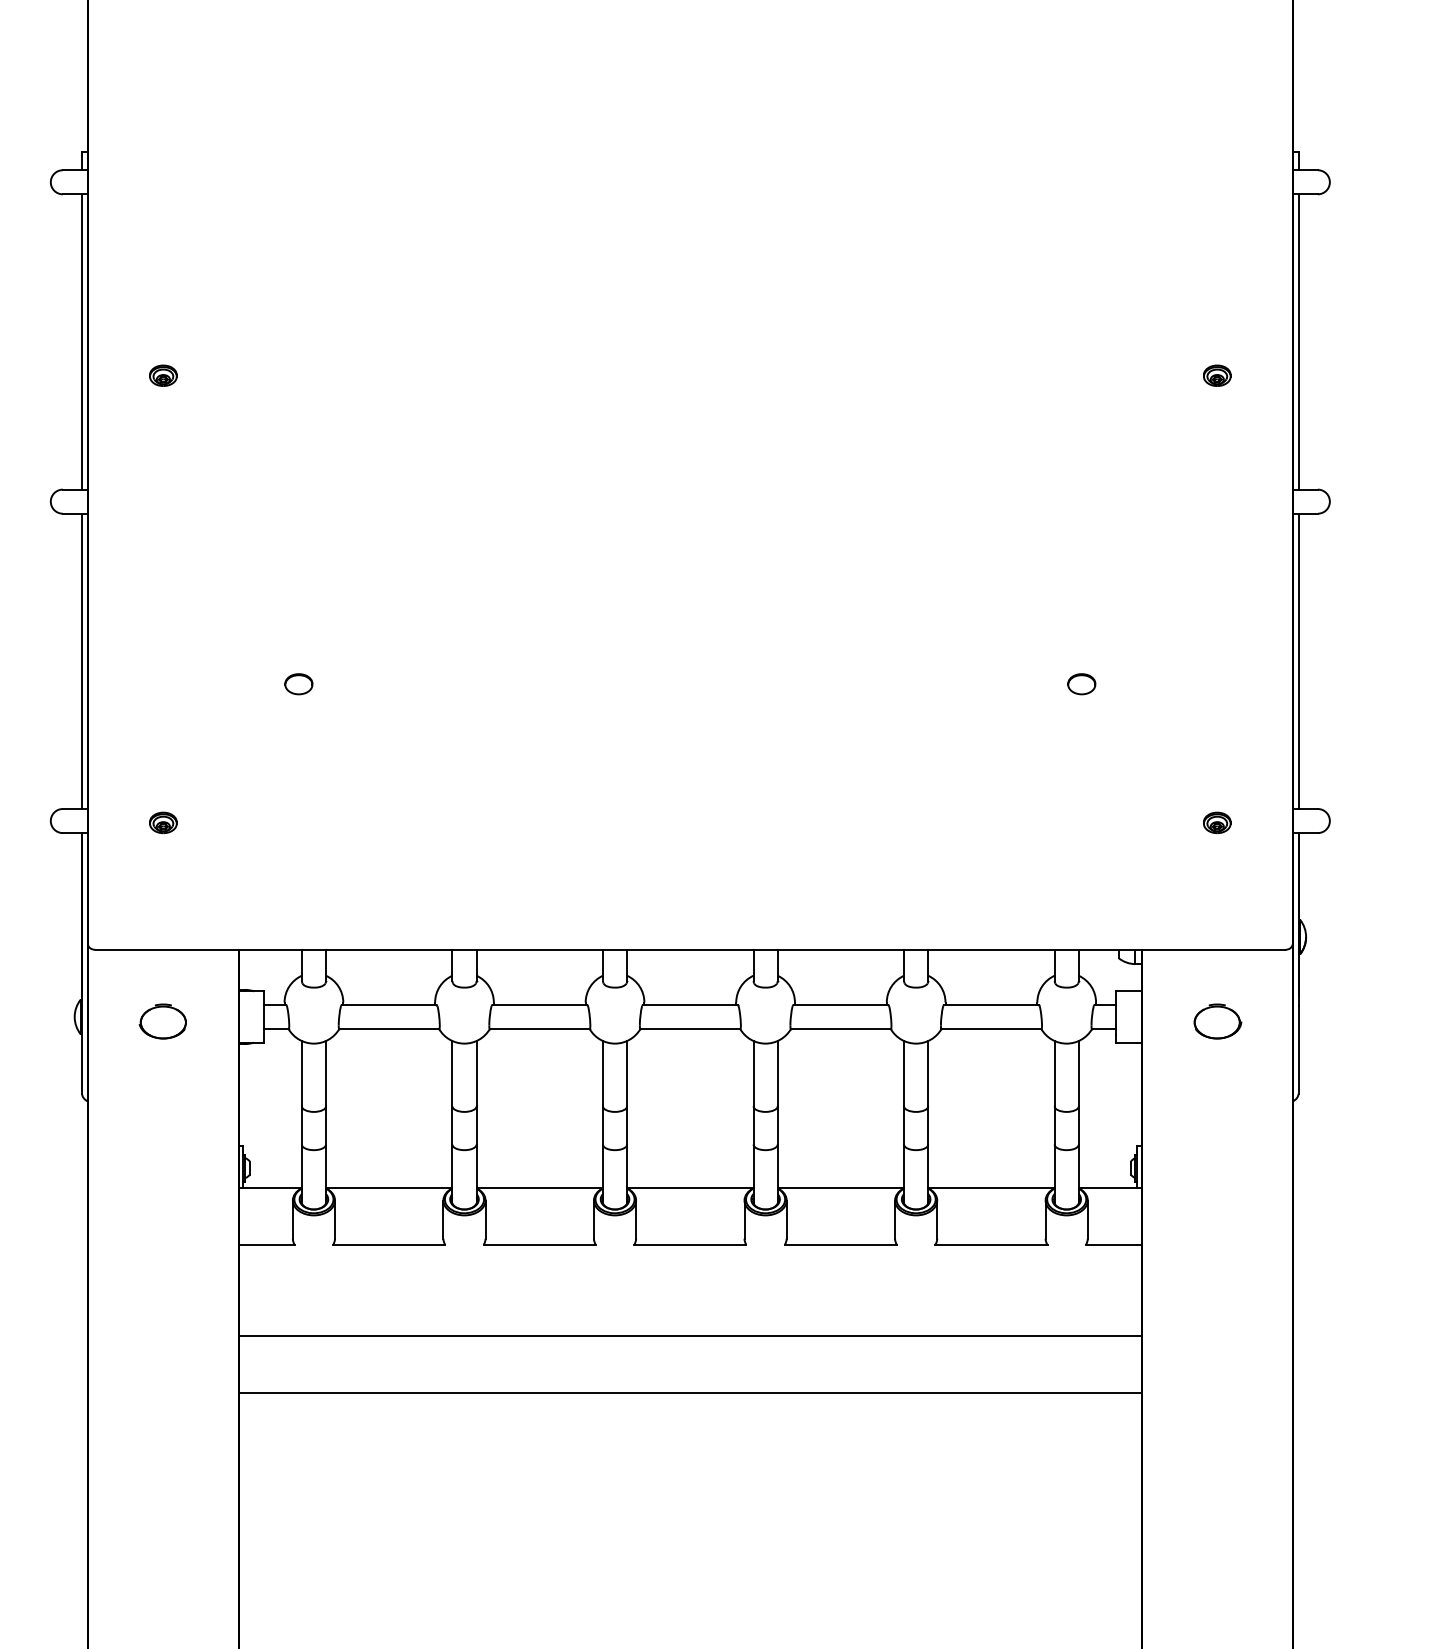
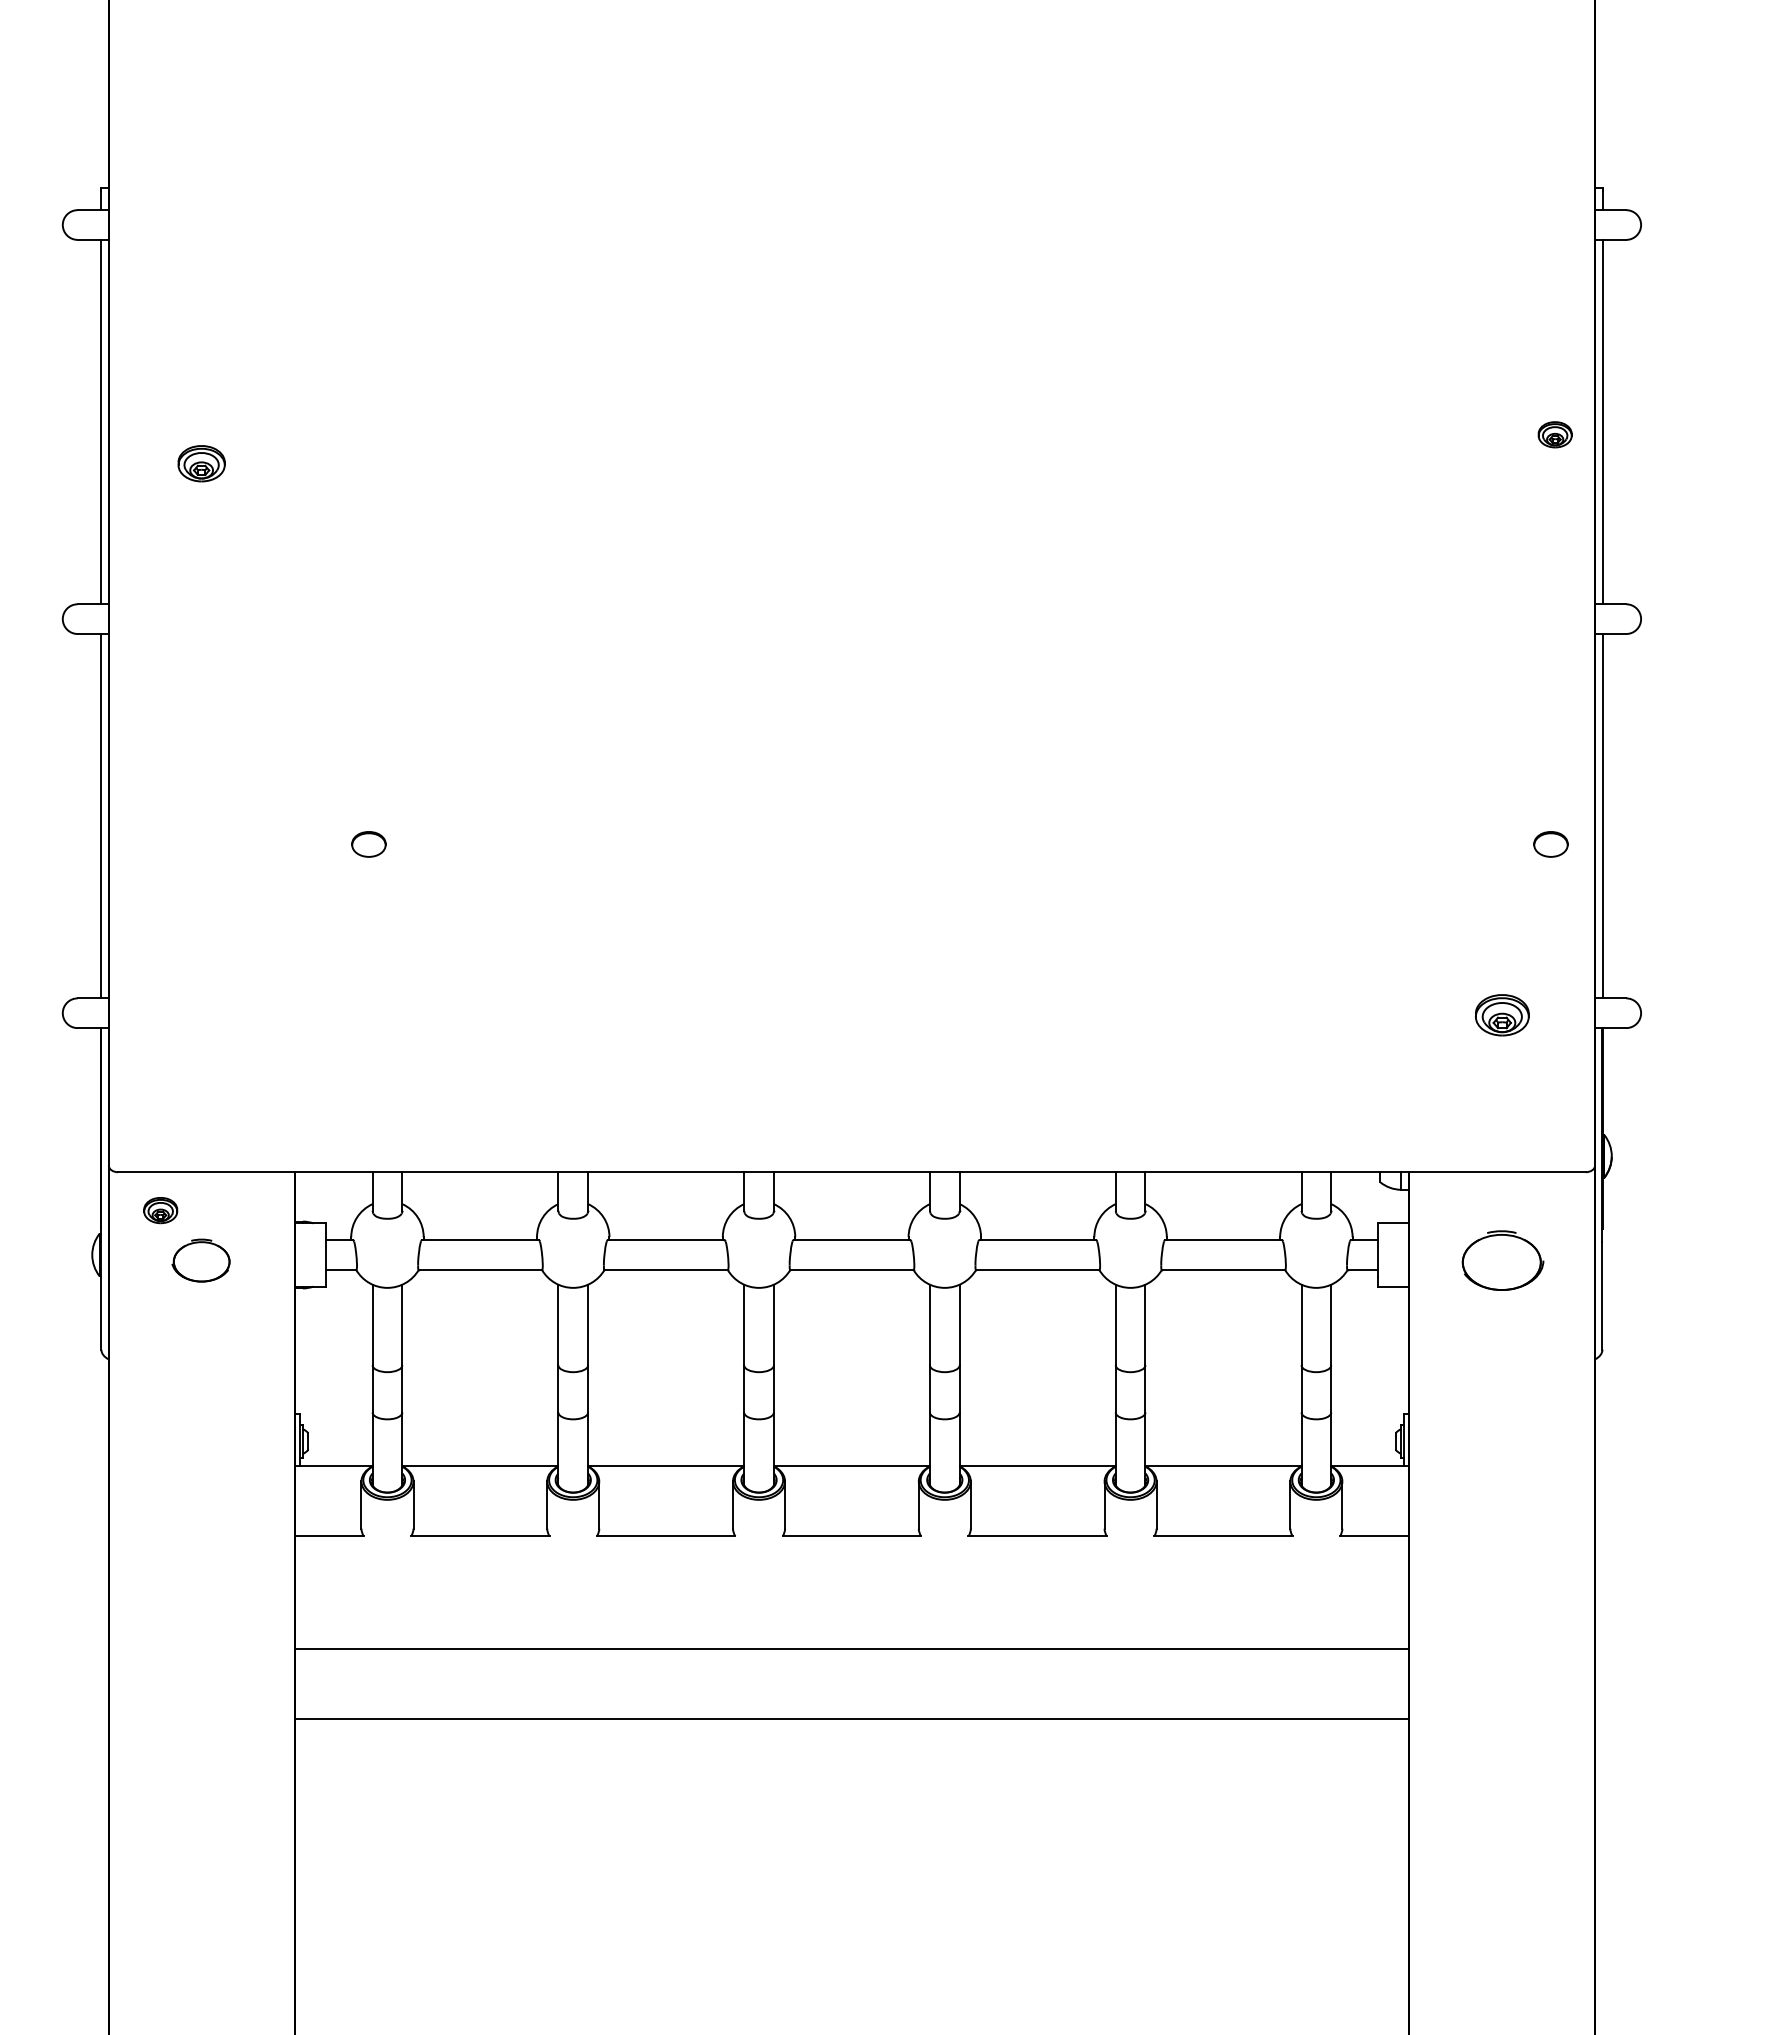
part: (163, 375) -> (201, 463), size x1.4
part: (1216, 375) -> (1554, 434), moved
part: (1081, 684) -> (1550, 844), moved
part: (163, 822) -> (160, 1210), moved
part: (1216, 822) -> (1501, 1015), size x1.6
part: (1217, 1021) -> (1502, 1260), size x1.4

